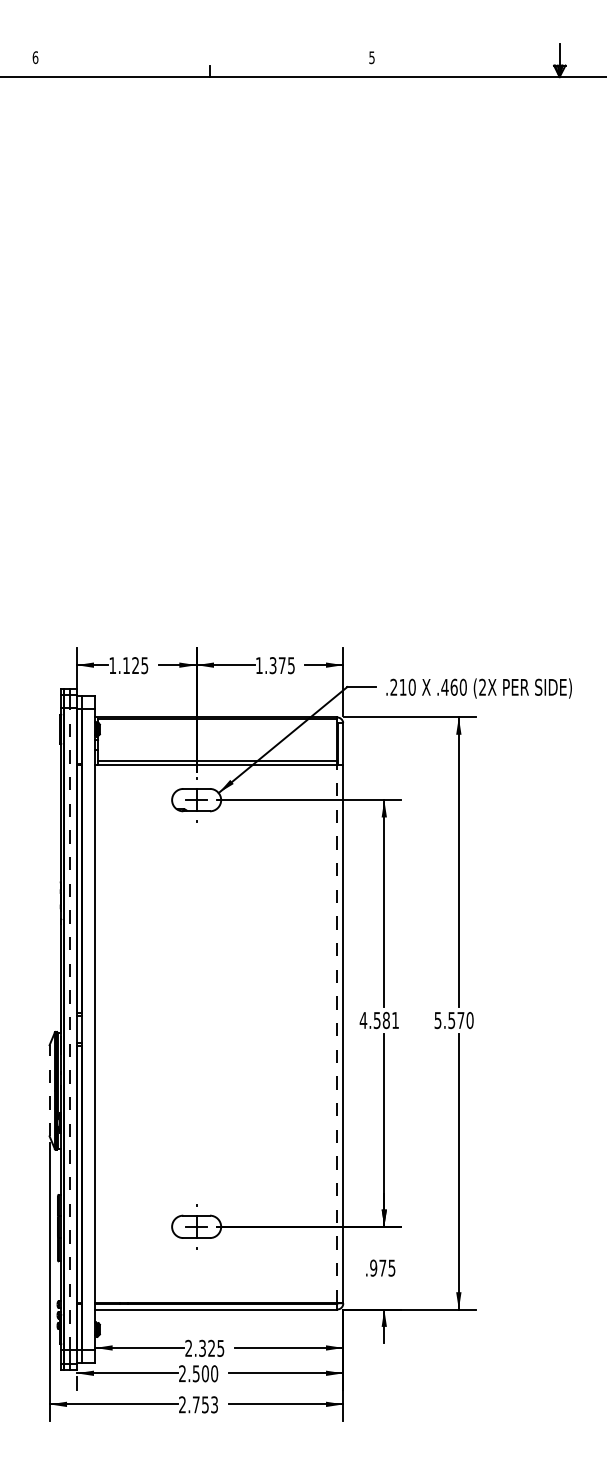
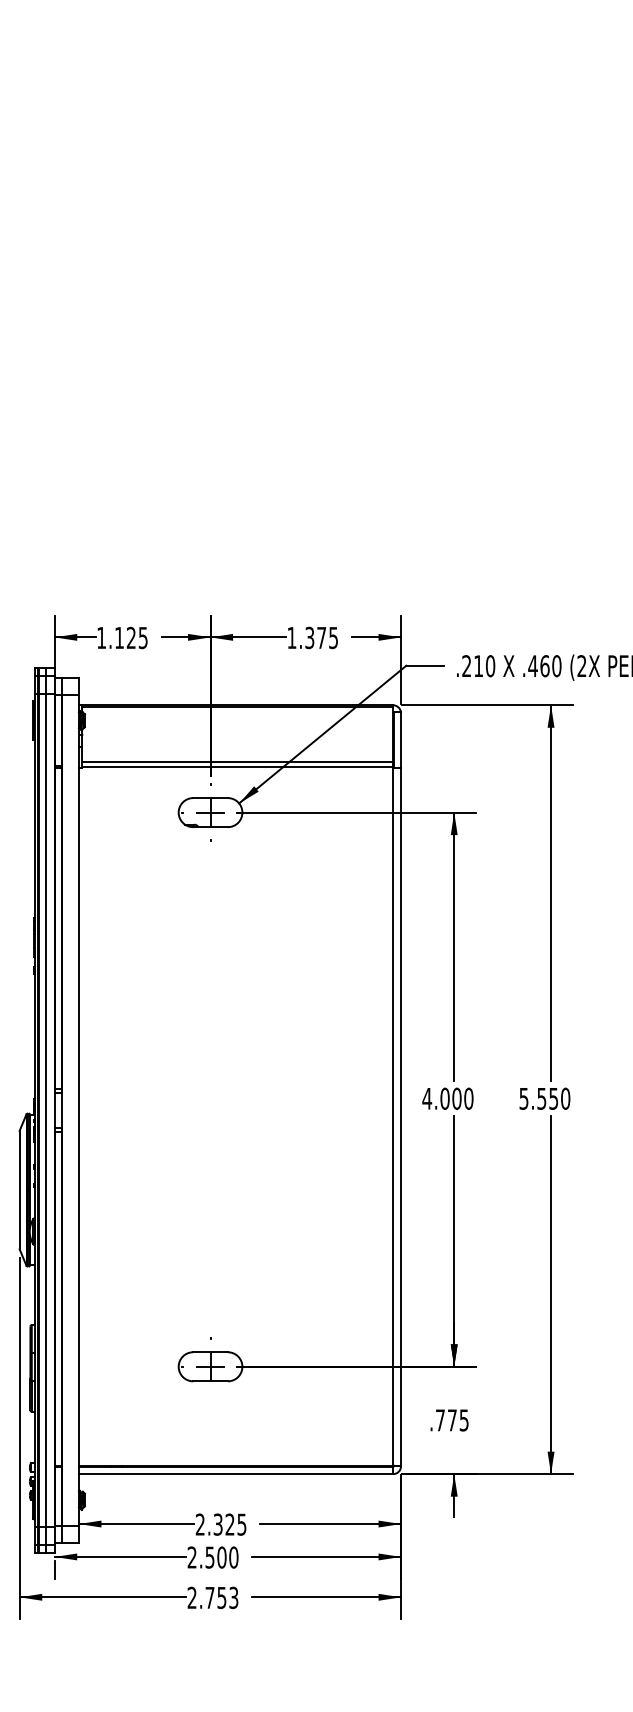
text: (386, 1020) -> (457, 1098), 4.581 -> 4.000
text: (460, 1020) -> (553, 1098), 5.570 -> 5.550
line: (70, 1029) -> (46, 1110), dashed -> solid
line: (337, 1034) -> (393, 1116), dashed -> solid
line: (49, 1090) -> (19, 1189), dashed -> solid
text: (373, 1267) -> (440, 1419), .975 -> .775

